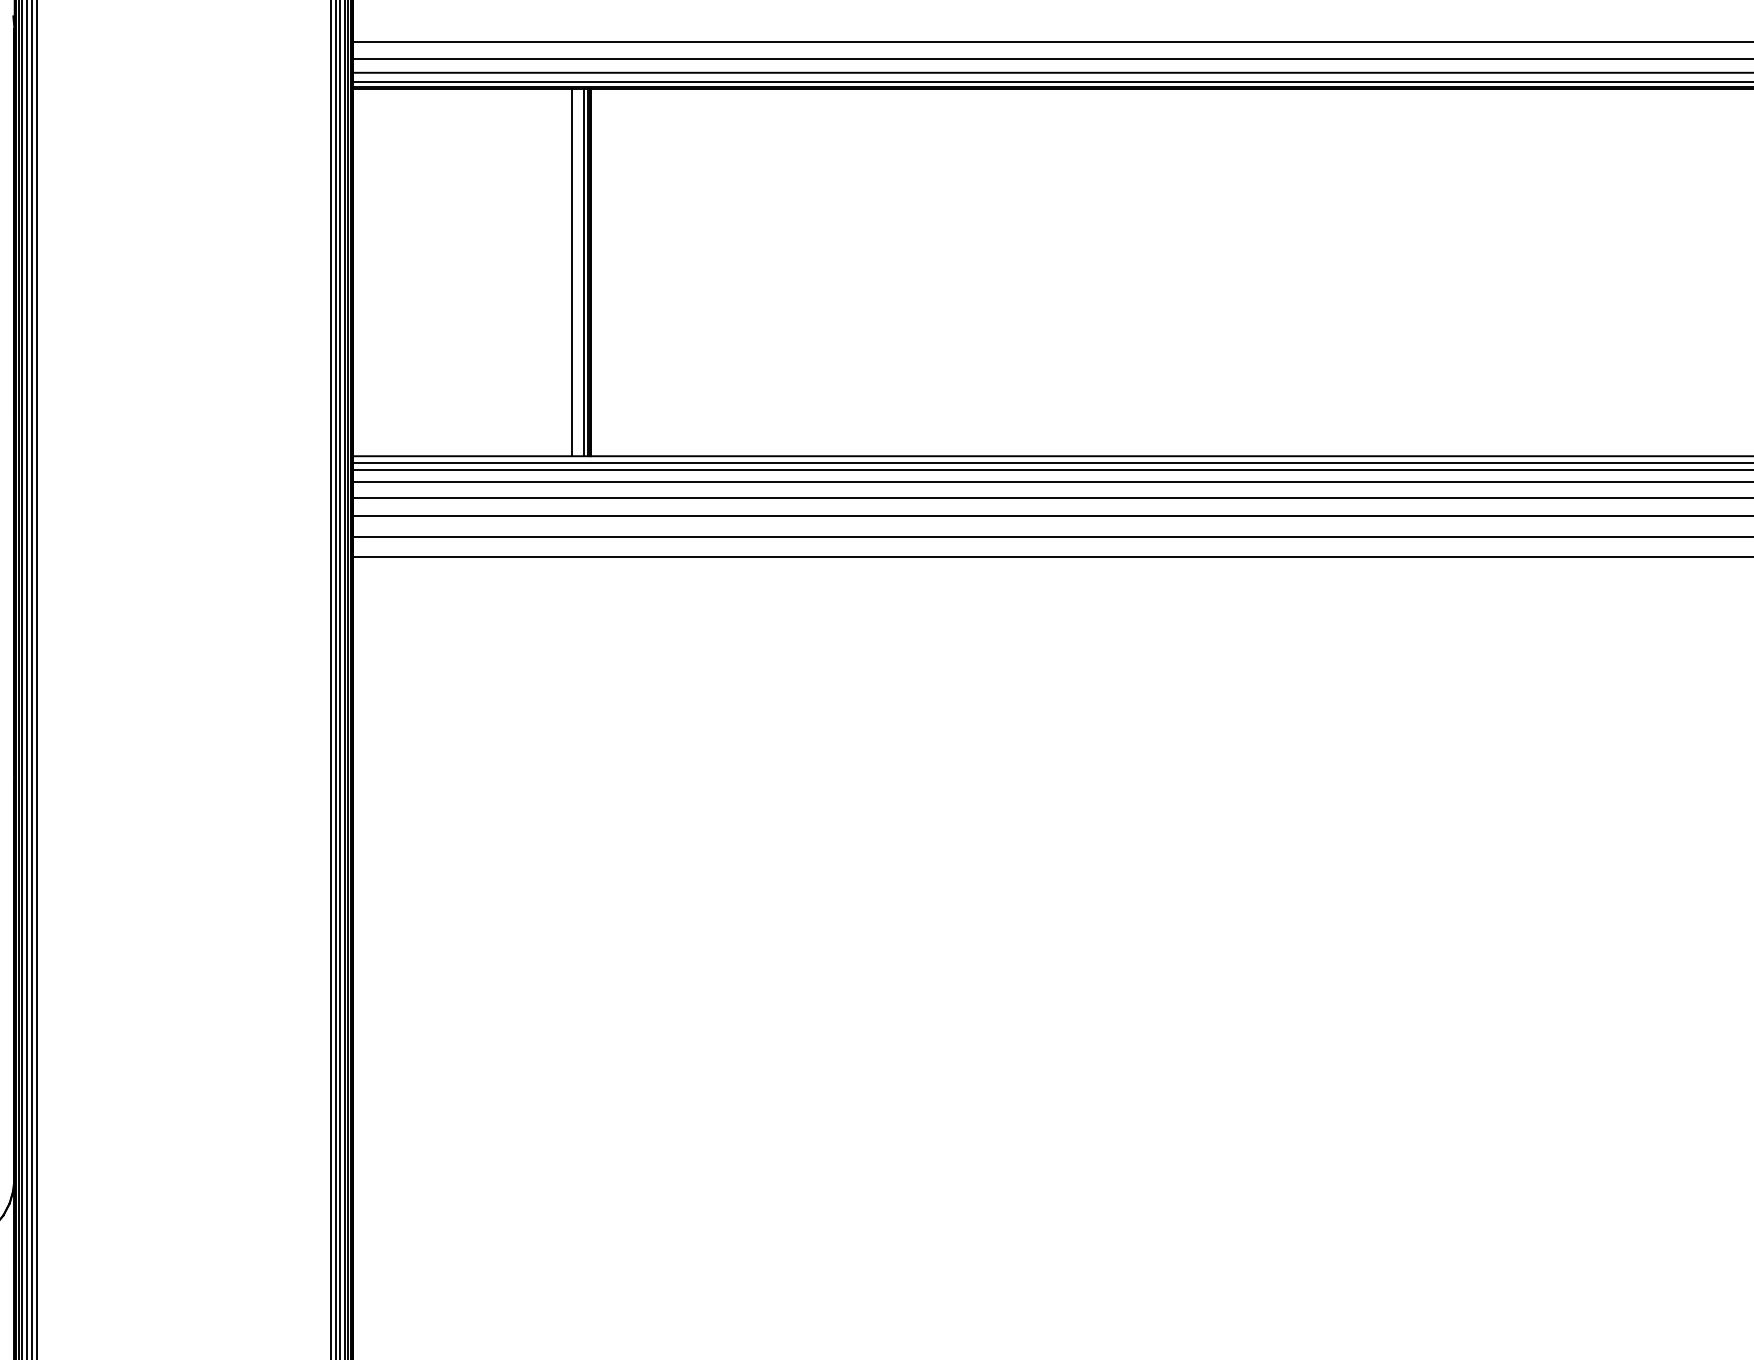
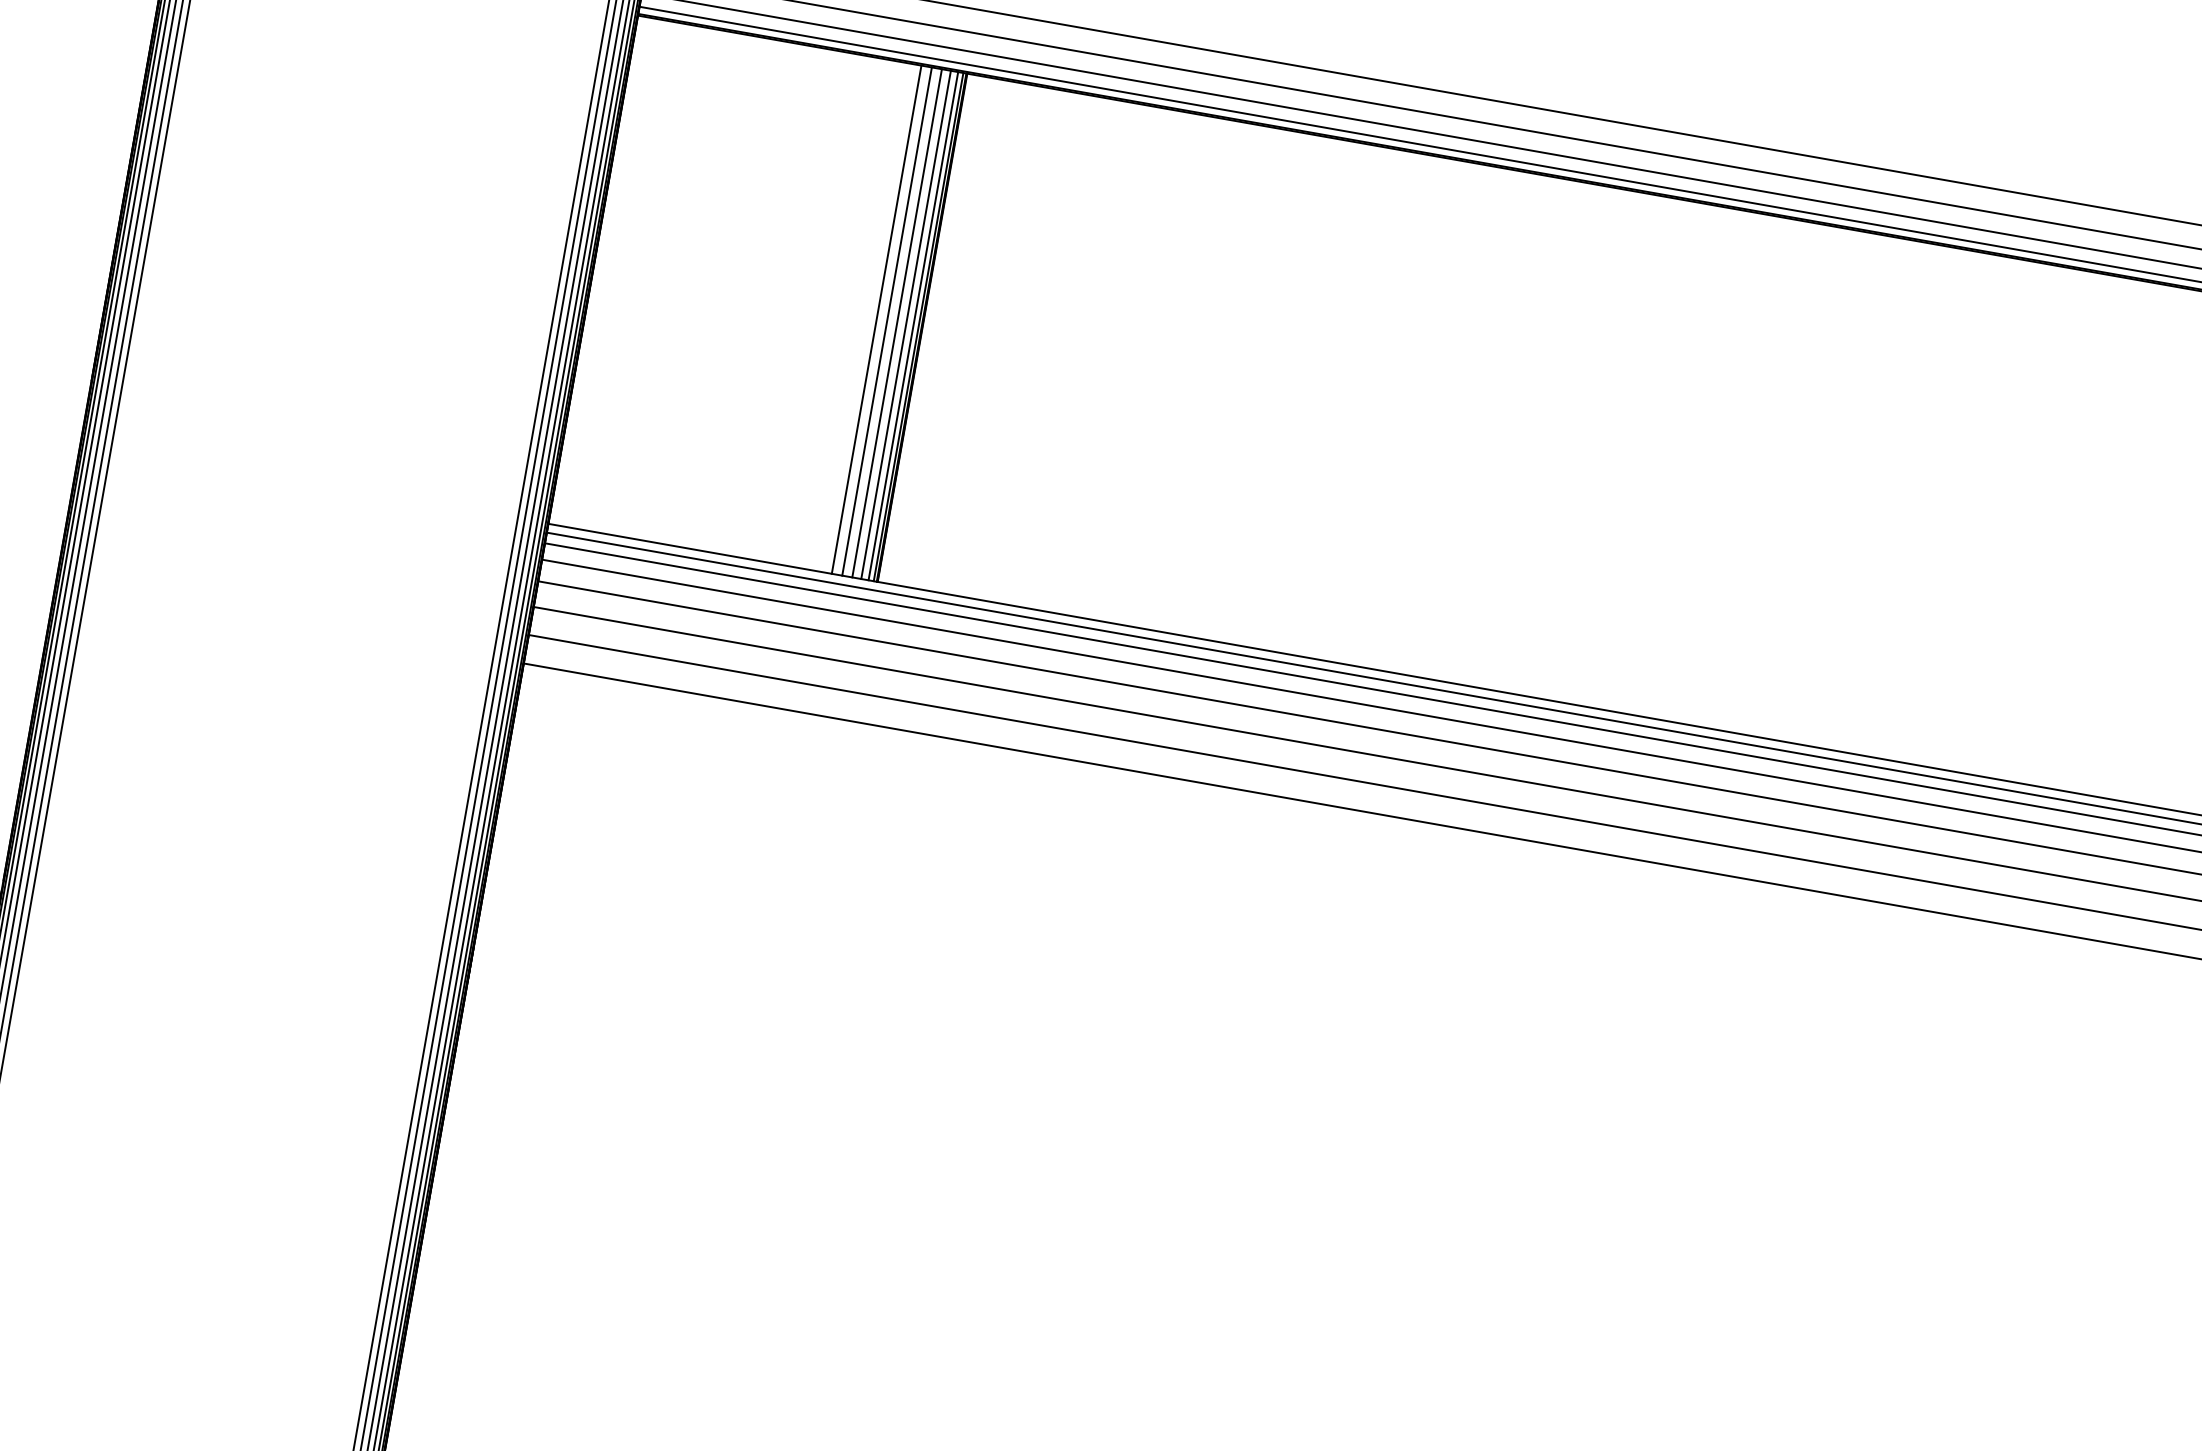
line: (557, 272) -> (876, 319), added
line: (565, 272) -> (887, 321), added
line: (578, 272) -> (905, 324), added

